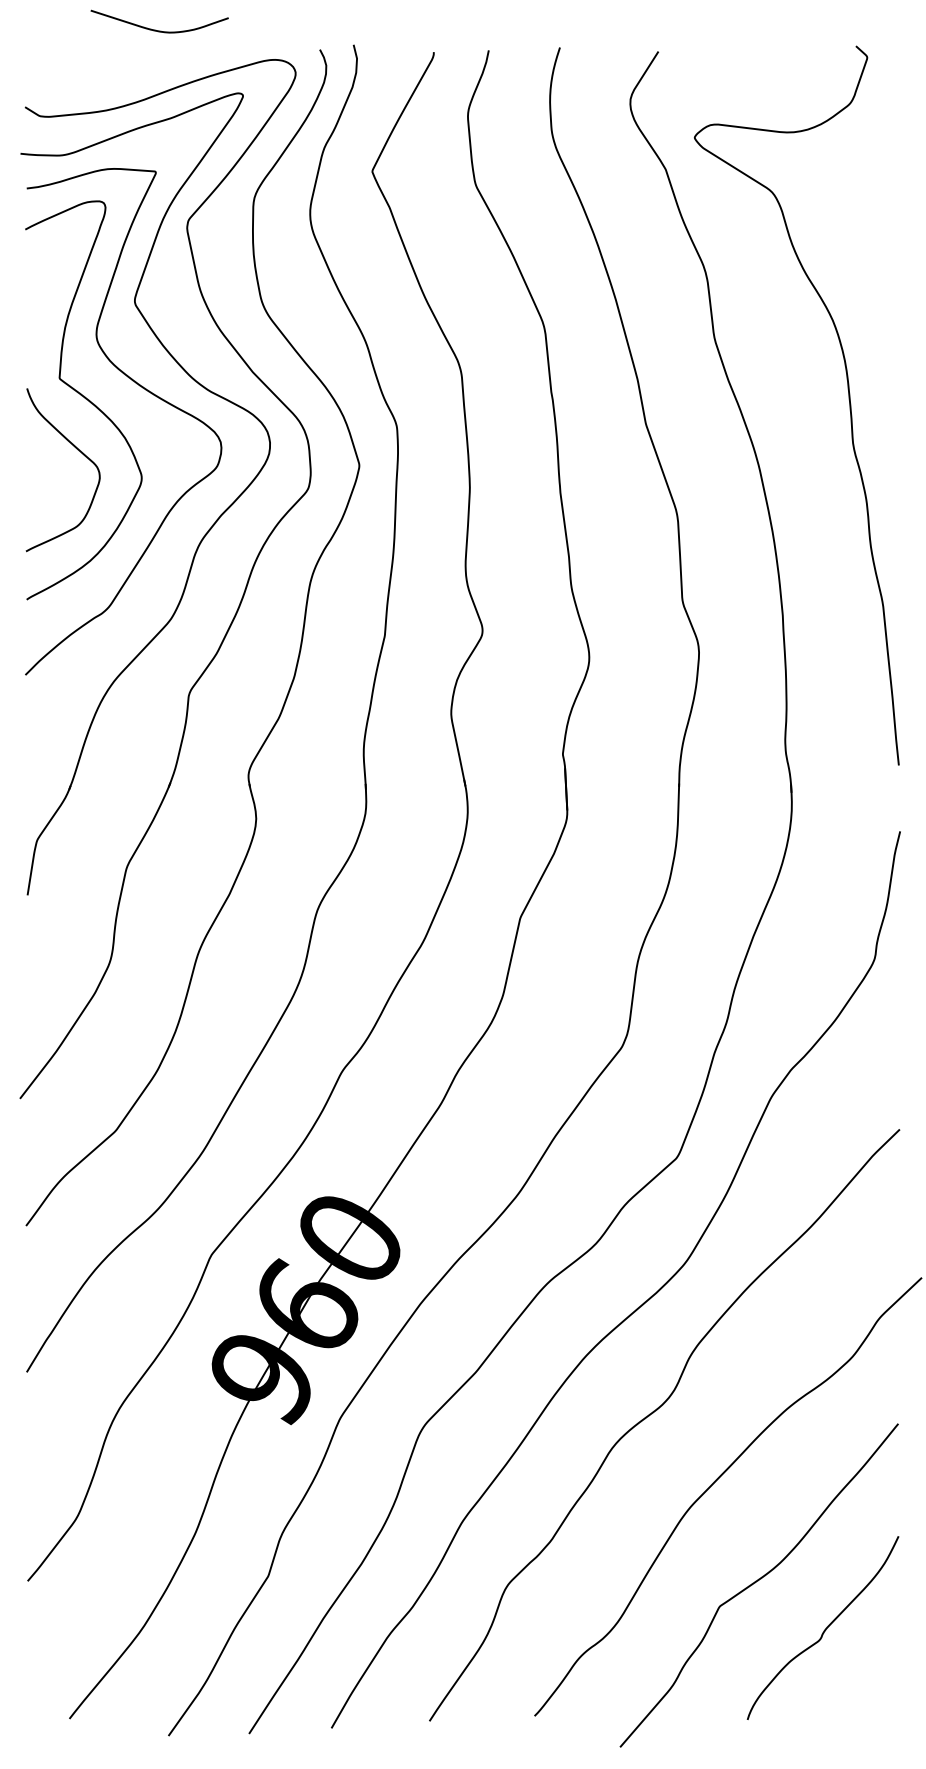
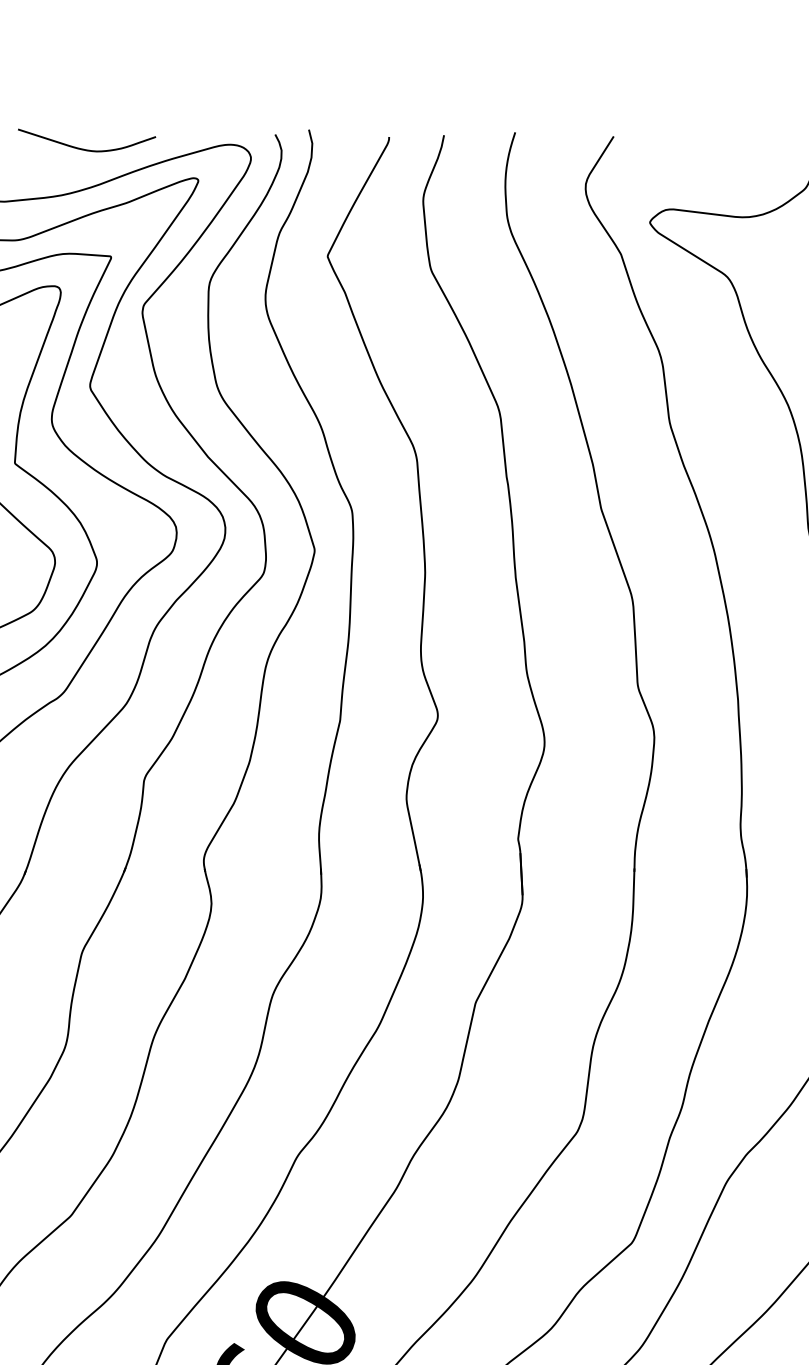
curve: (155, 29) -> (82, 148), moved

